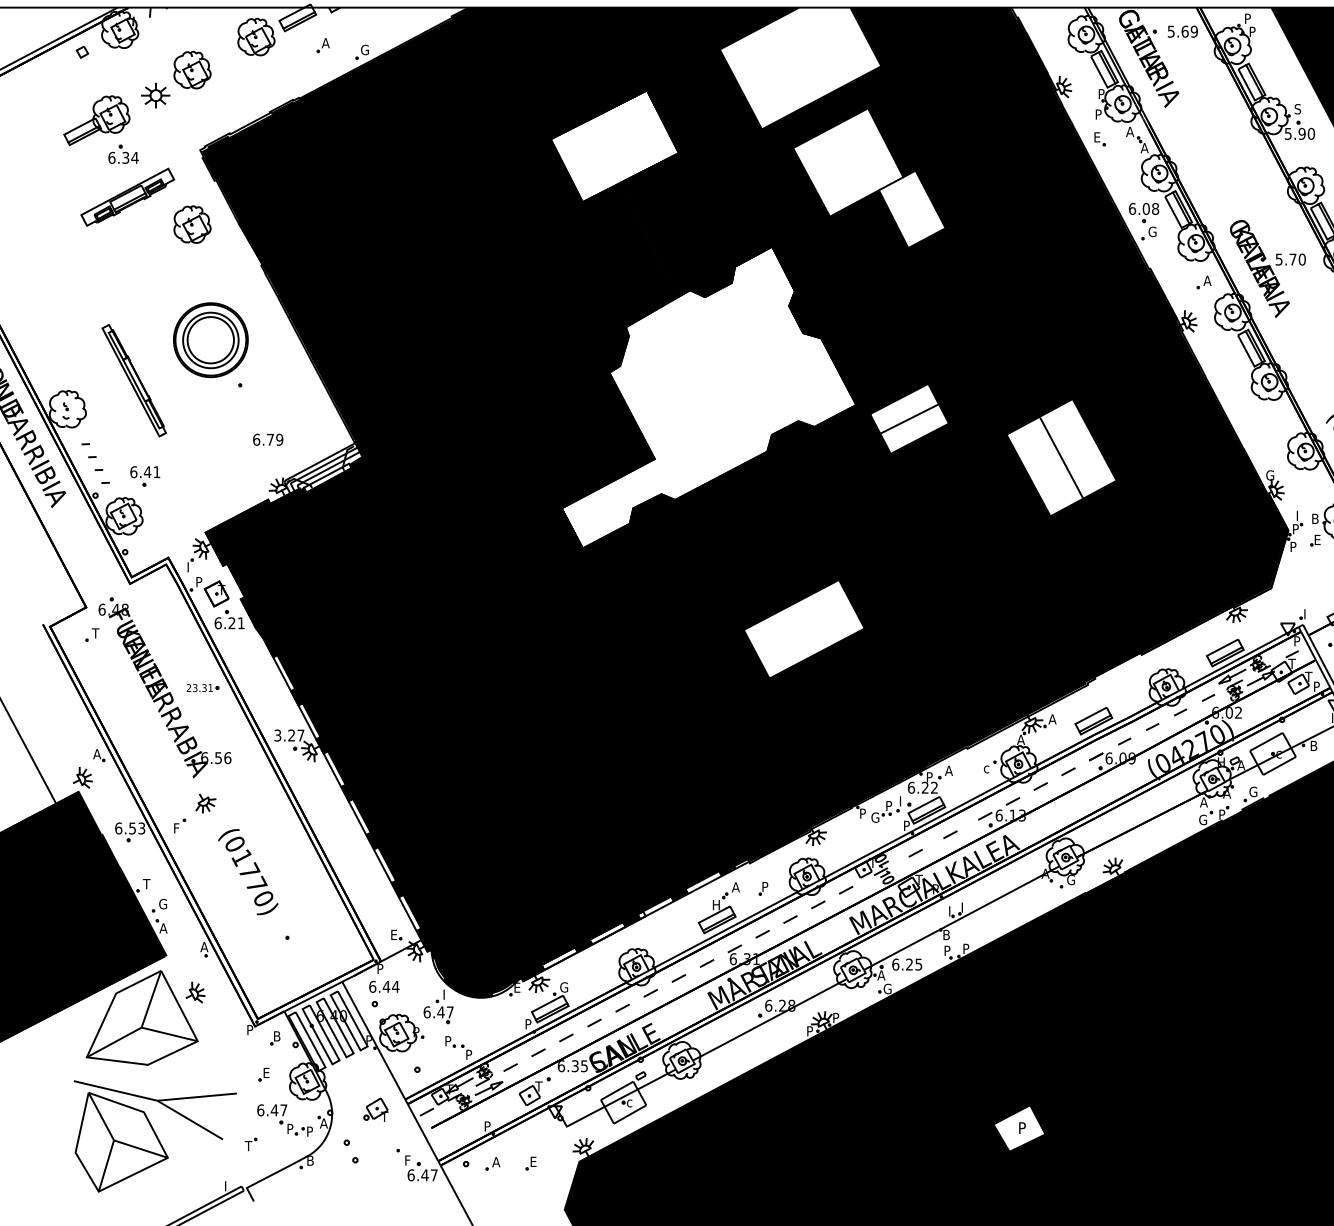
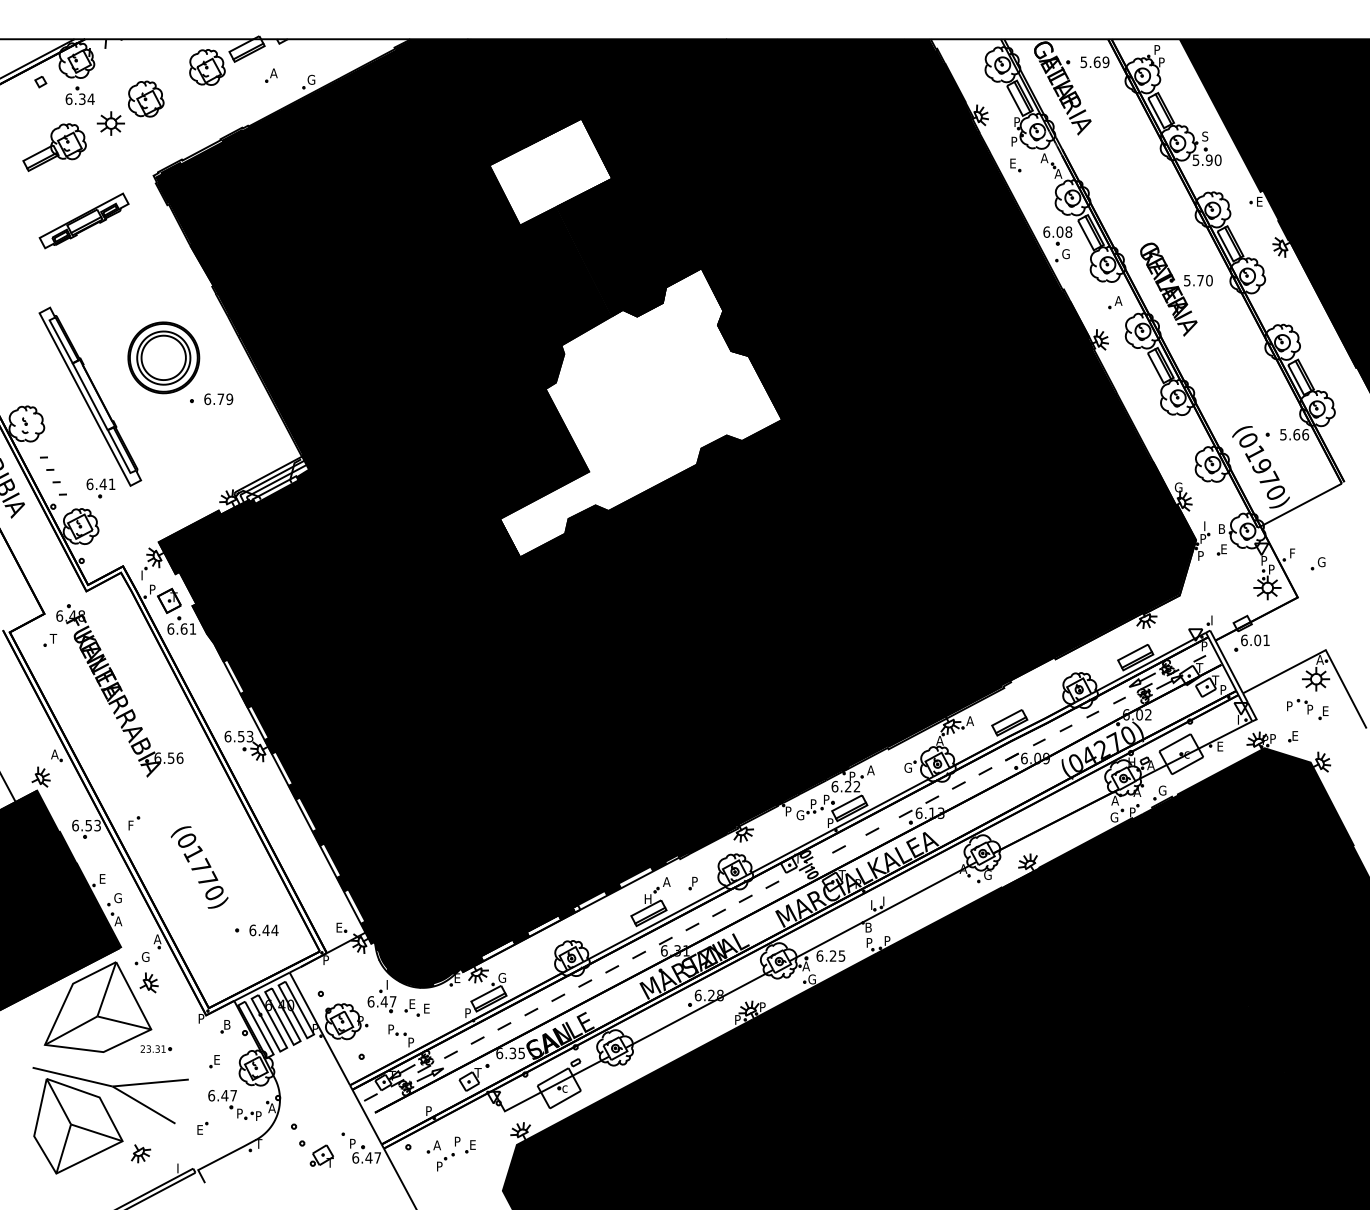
fill: (800, 68) -> (728, 97), added
part: (122, 154) -> (79, 95), moved
fill: (869, 178) -> (794, 202), added
part: (192, 223) -> (146, 246), removed
part: (134, 380) -> (90, 396), size x1.67
fill: (908, 418) -> (832, 432), added
text: (267, 438) -> (218, 398), moved
fill: (1061, 457) -> (978, 470), added
text: (231, 622) -> (183, 628), 6.21 -> 6.61
fill: (804, 628) -> (732, 634), added
part: (203, 687) -> (156, 1048), moved
text: (288, 735) -> (238, 736), 3.27 -> 6.53
text: (1315, 745) -> (1222, 746), B -> E
text: (987, 767) -> (907, 767), c -> G
text: (903, 799) -> (827, 797), I -> P
part: (206, 803) -> (141, 1153), moved
text: (145, 883) -> (101, 878), T -> E
part: (187, 967) -> (141, 958), added
text: (383, 986) -> (263, 930), moved
part: (474, 1018) -> (416, 1007), added
part: (375, 1109) -> (321, 1155), moved
fill: (1019, 1127) -> (938, 1112), added
text: (248, 1145) -> (199, 1129), T -> E
text: (408, 1158) -> (353, 1141), F -> P
text: (309, 1160) -> (258, 1143), B -> T
part: (508, 1170) -> (448, 1153), added

